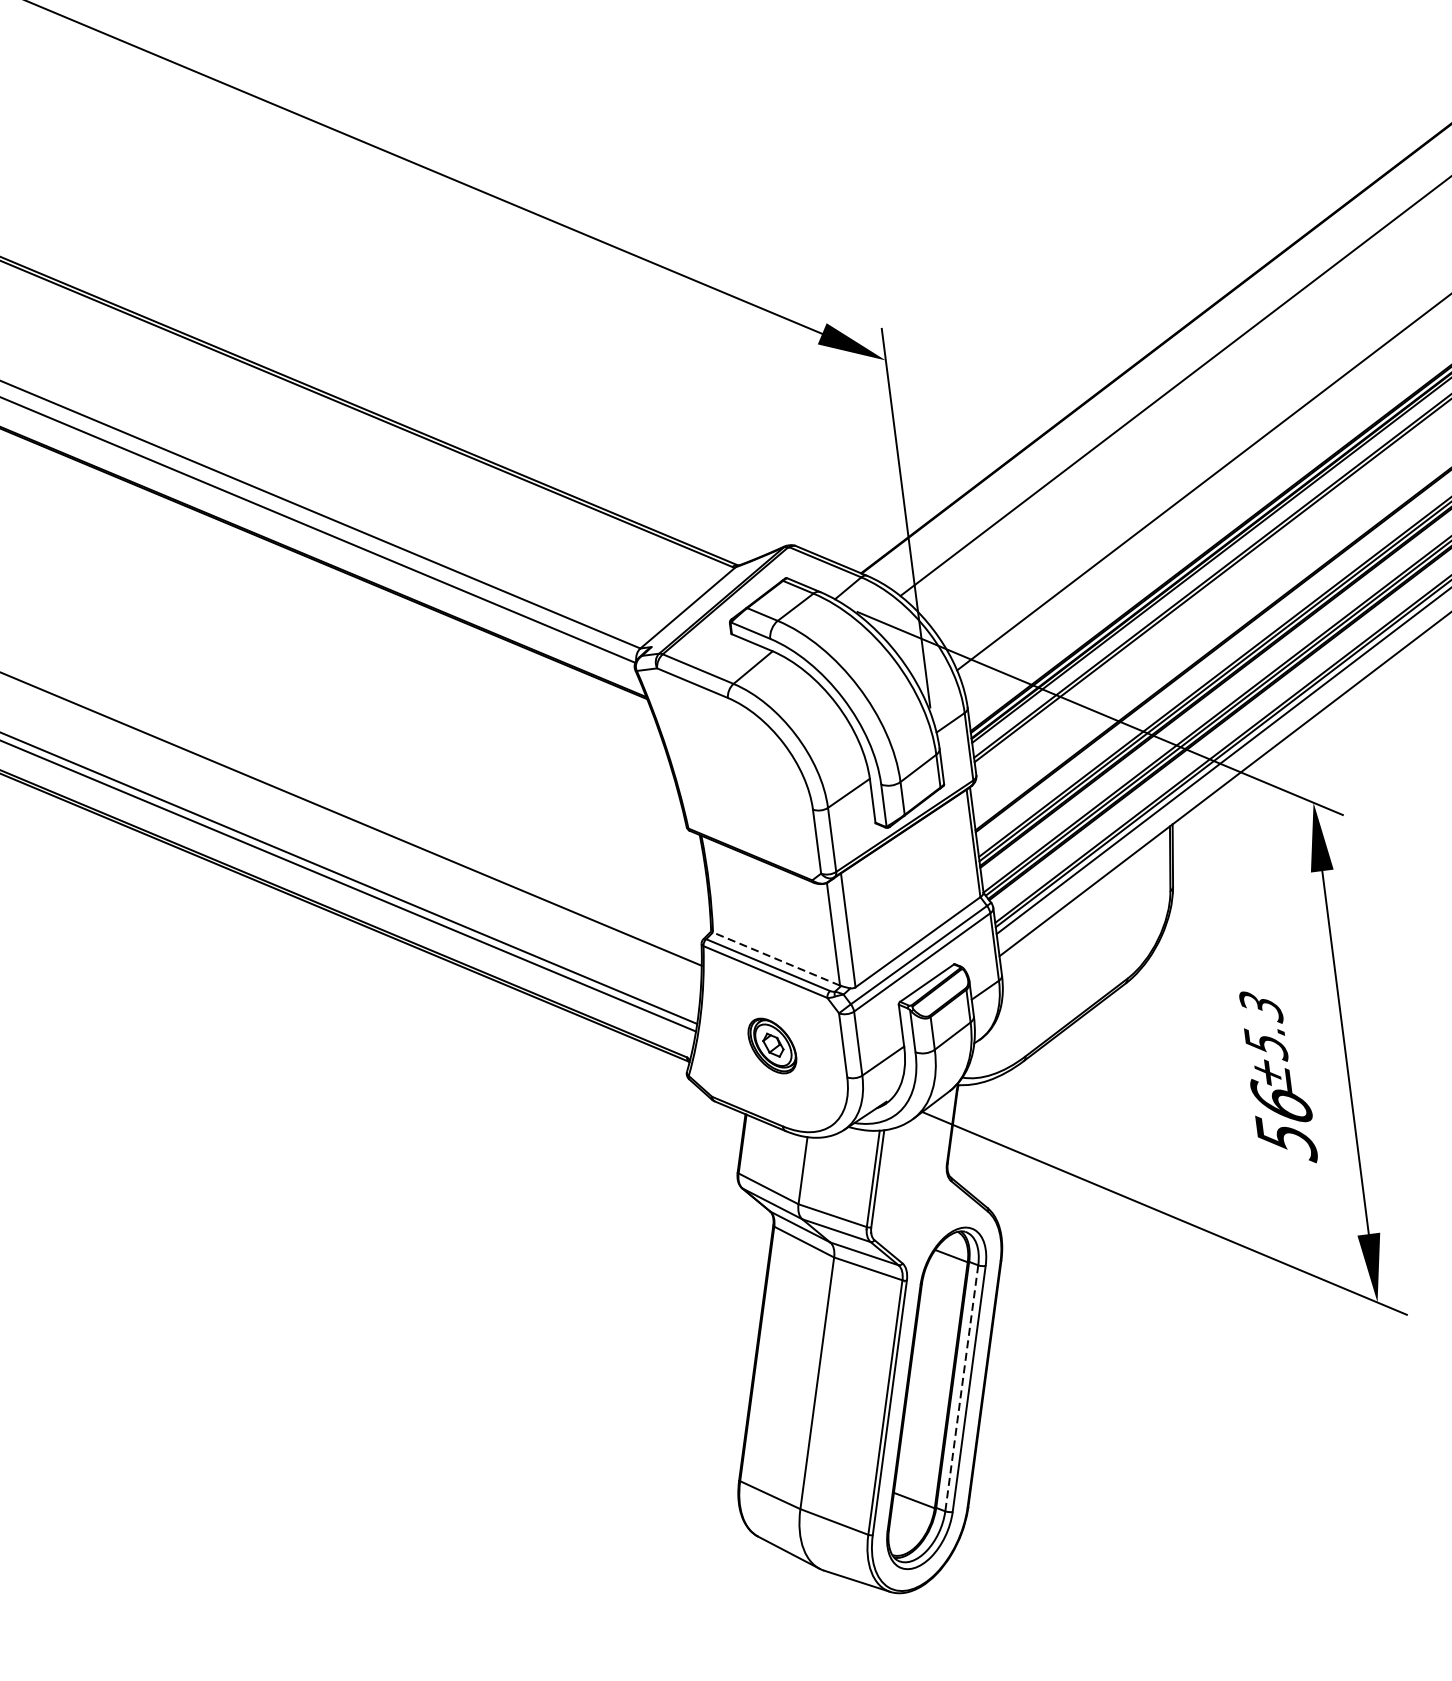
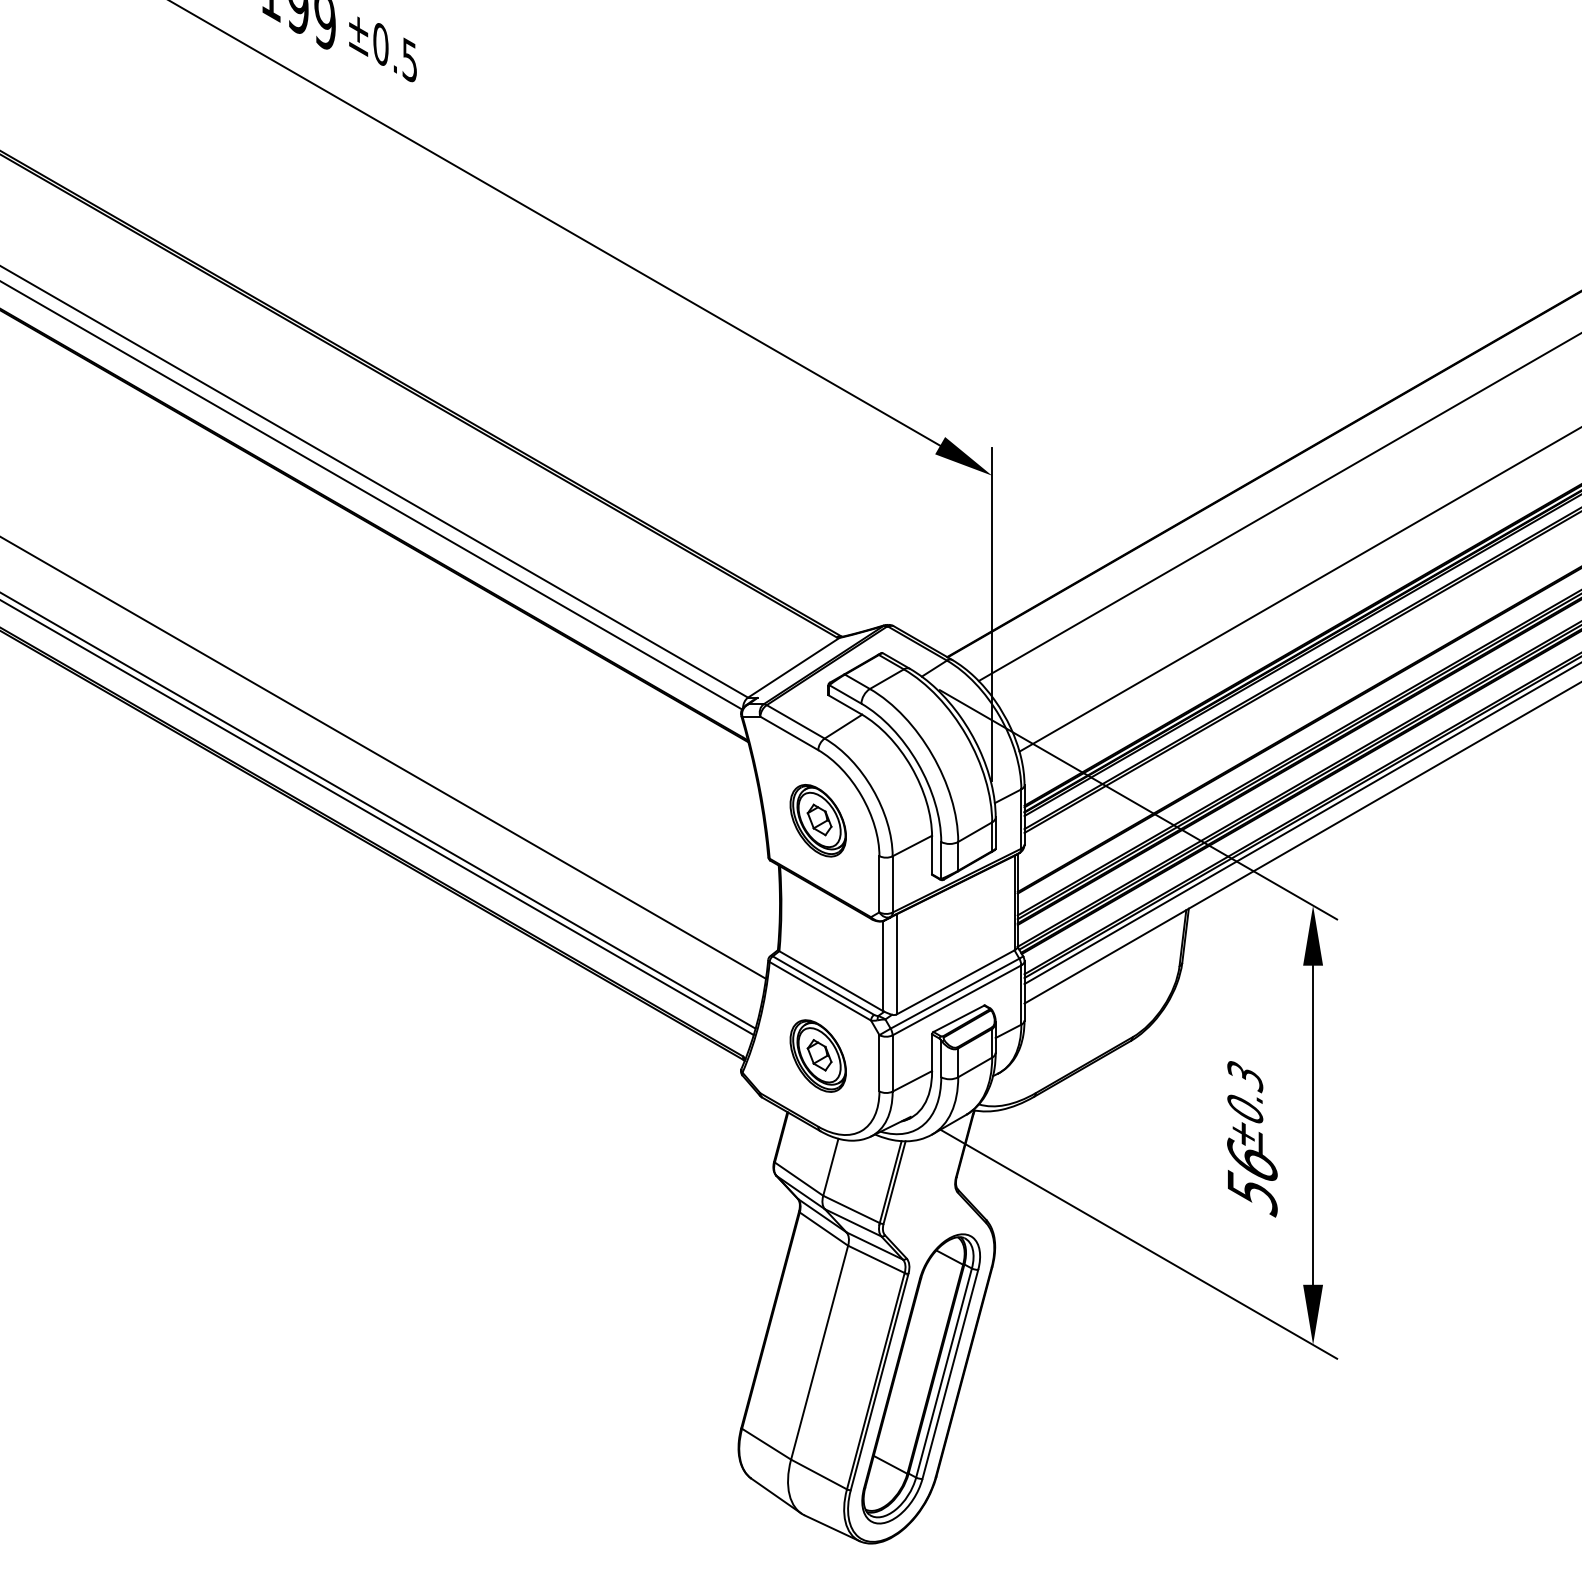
part: (737, 778) -> (817, 820), added
line: (775, 959) -> (830, 981), dashed -> solid
text: (1266, 1044) -> (1245, 1109), ±5.3 -> ±0.3
part: (771, 1045) -> (817, 1055), size x1.43
line: (961, 1388) -> (943, 1373), dashed -> solid

